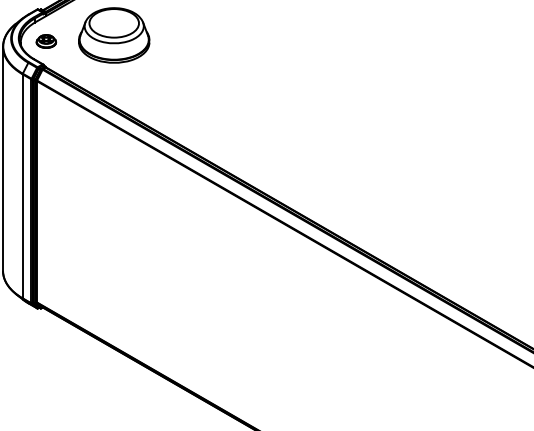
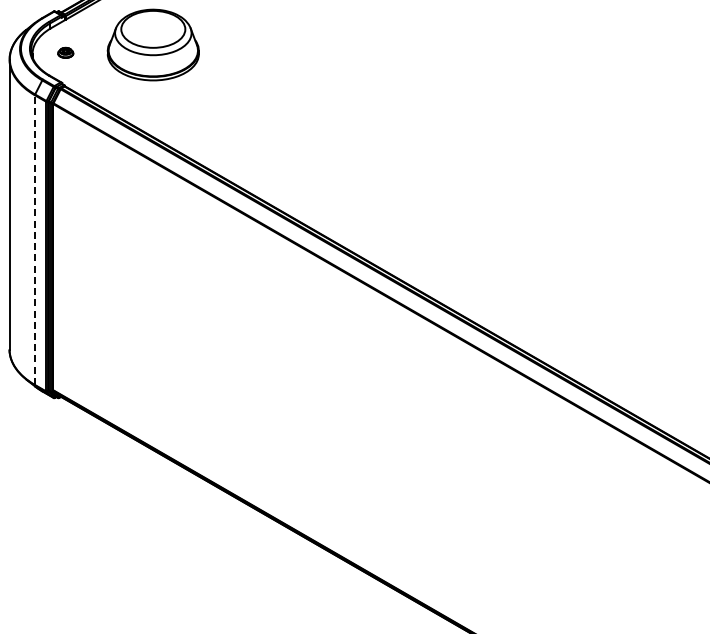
part: (46, 41) -> (65, 52), size x0.6
line: (22, 186) -> (34, 240), solid -> dashed

